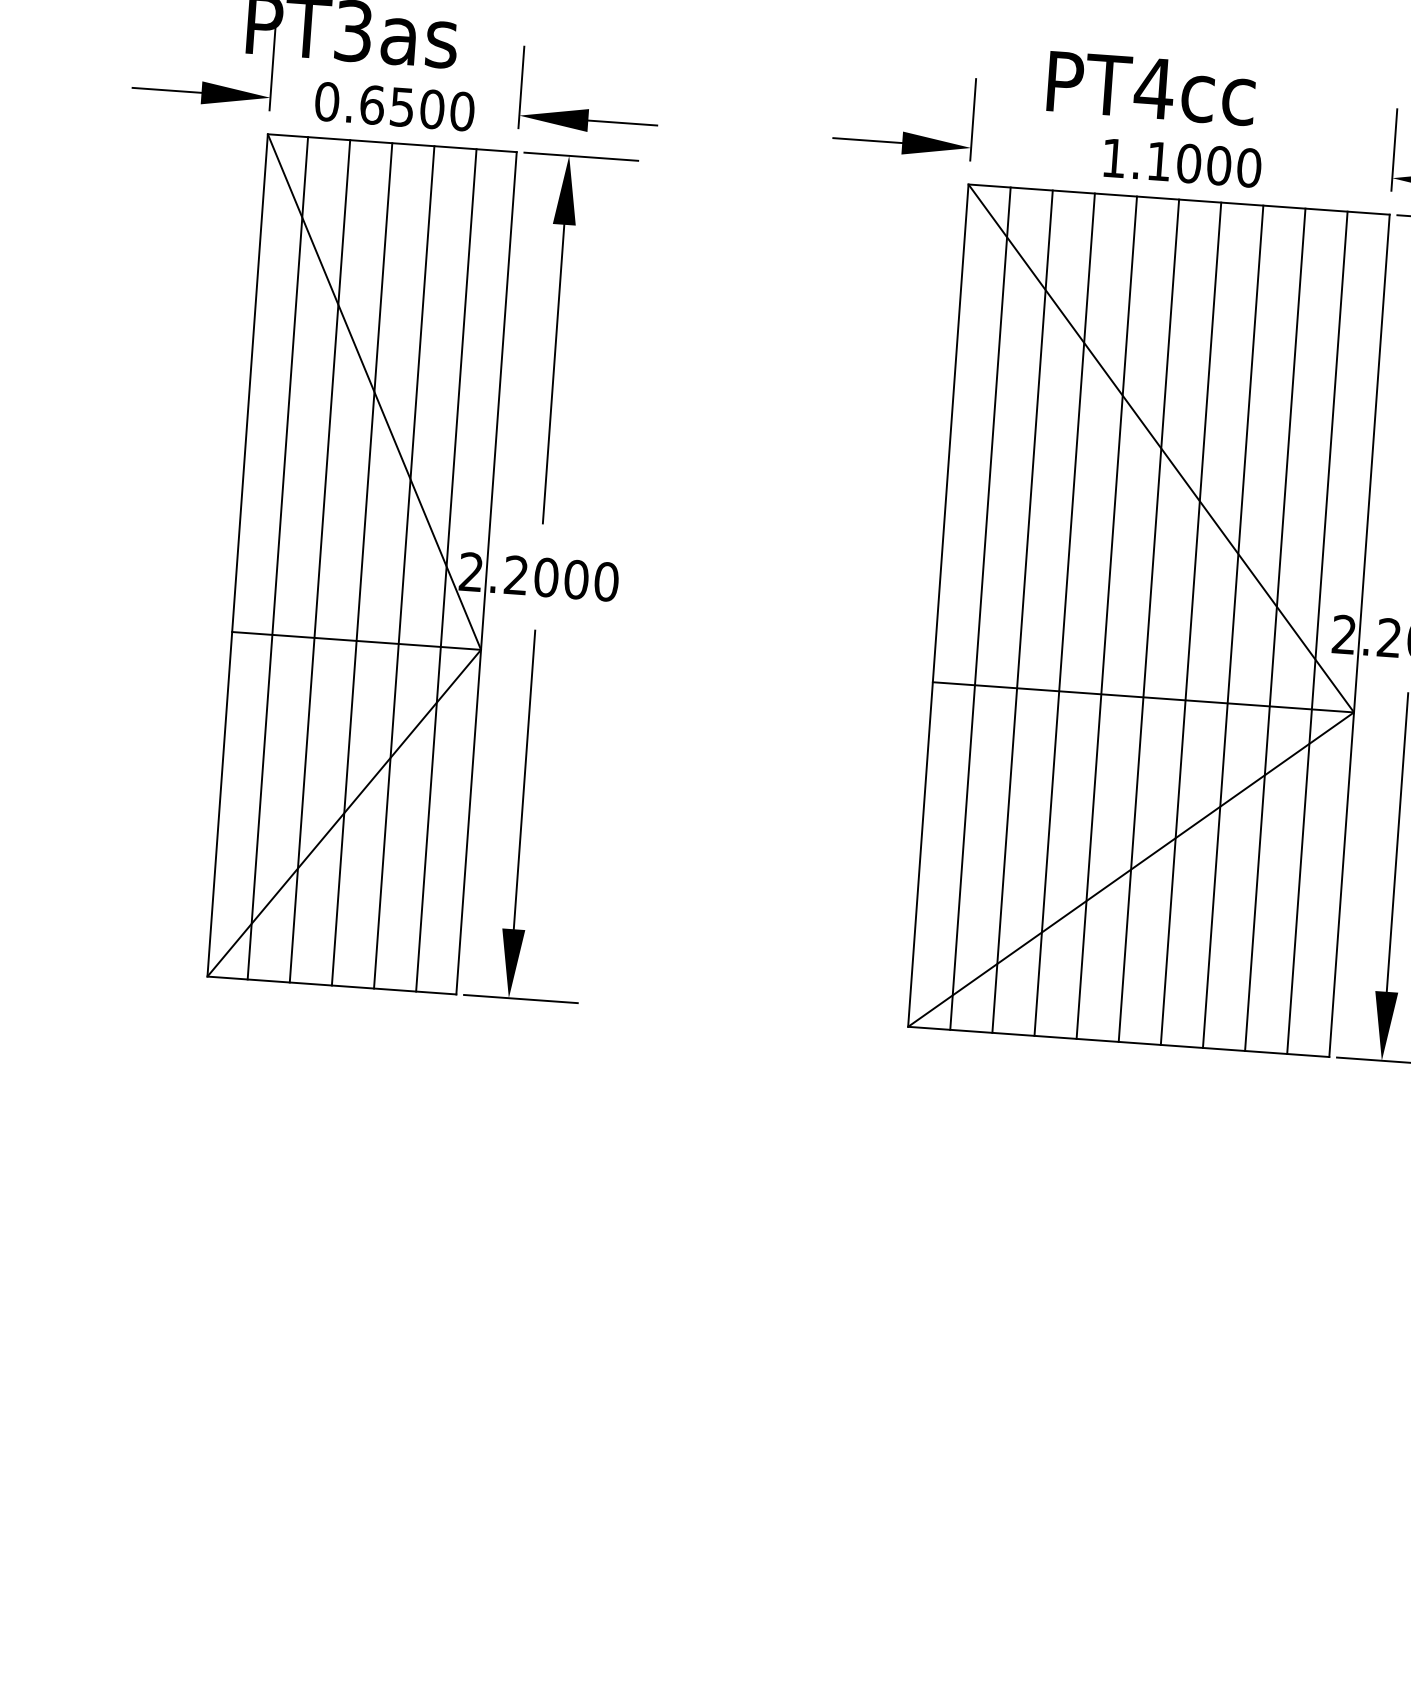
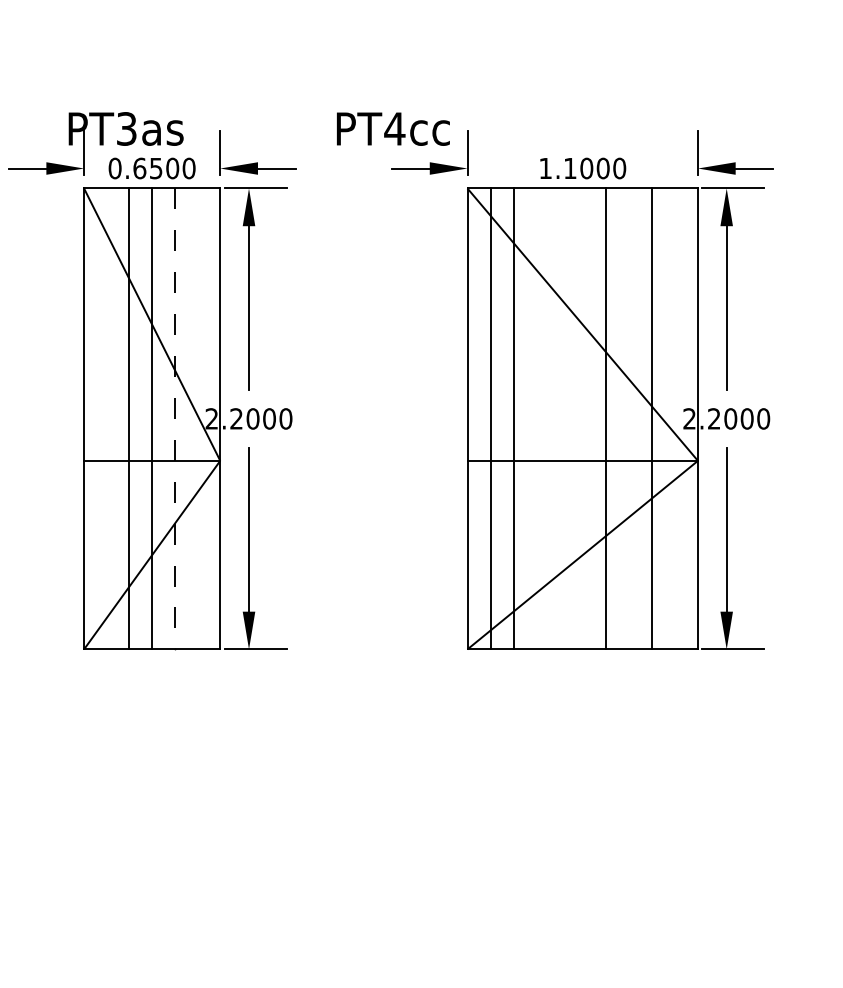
text: (1151, 87) -> (393, 128), moved
line: (278, 557) -> (106, 418), removed
line: (404, 568) -> (175, 419), solid -> dashed
line: (446, 569) -> (198, 418), removed
line: (1064, 613) -> (536, 418), removed
line: (1106, 616) -> (559, 418), removed
line: (1148, 619) -> (582, 418), removed
line: (1232, 625) -> (628, 418), removed
line: (1316, 631) -> (674, 418), removed

